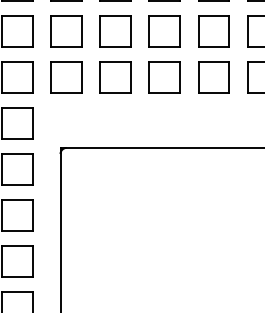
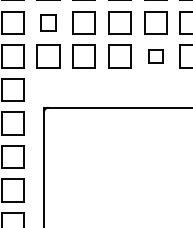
part: (66, 31) -> (48, 22), size x0.7
part: (213, 77) -> (155, 56), size x0.6

